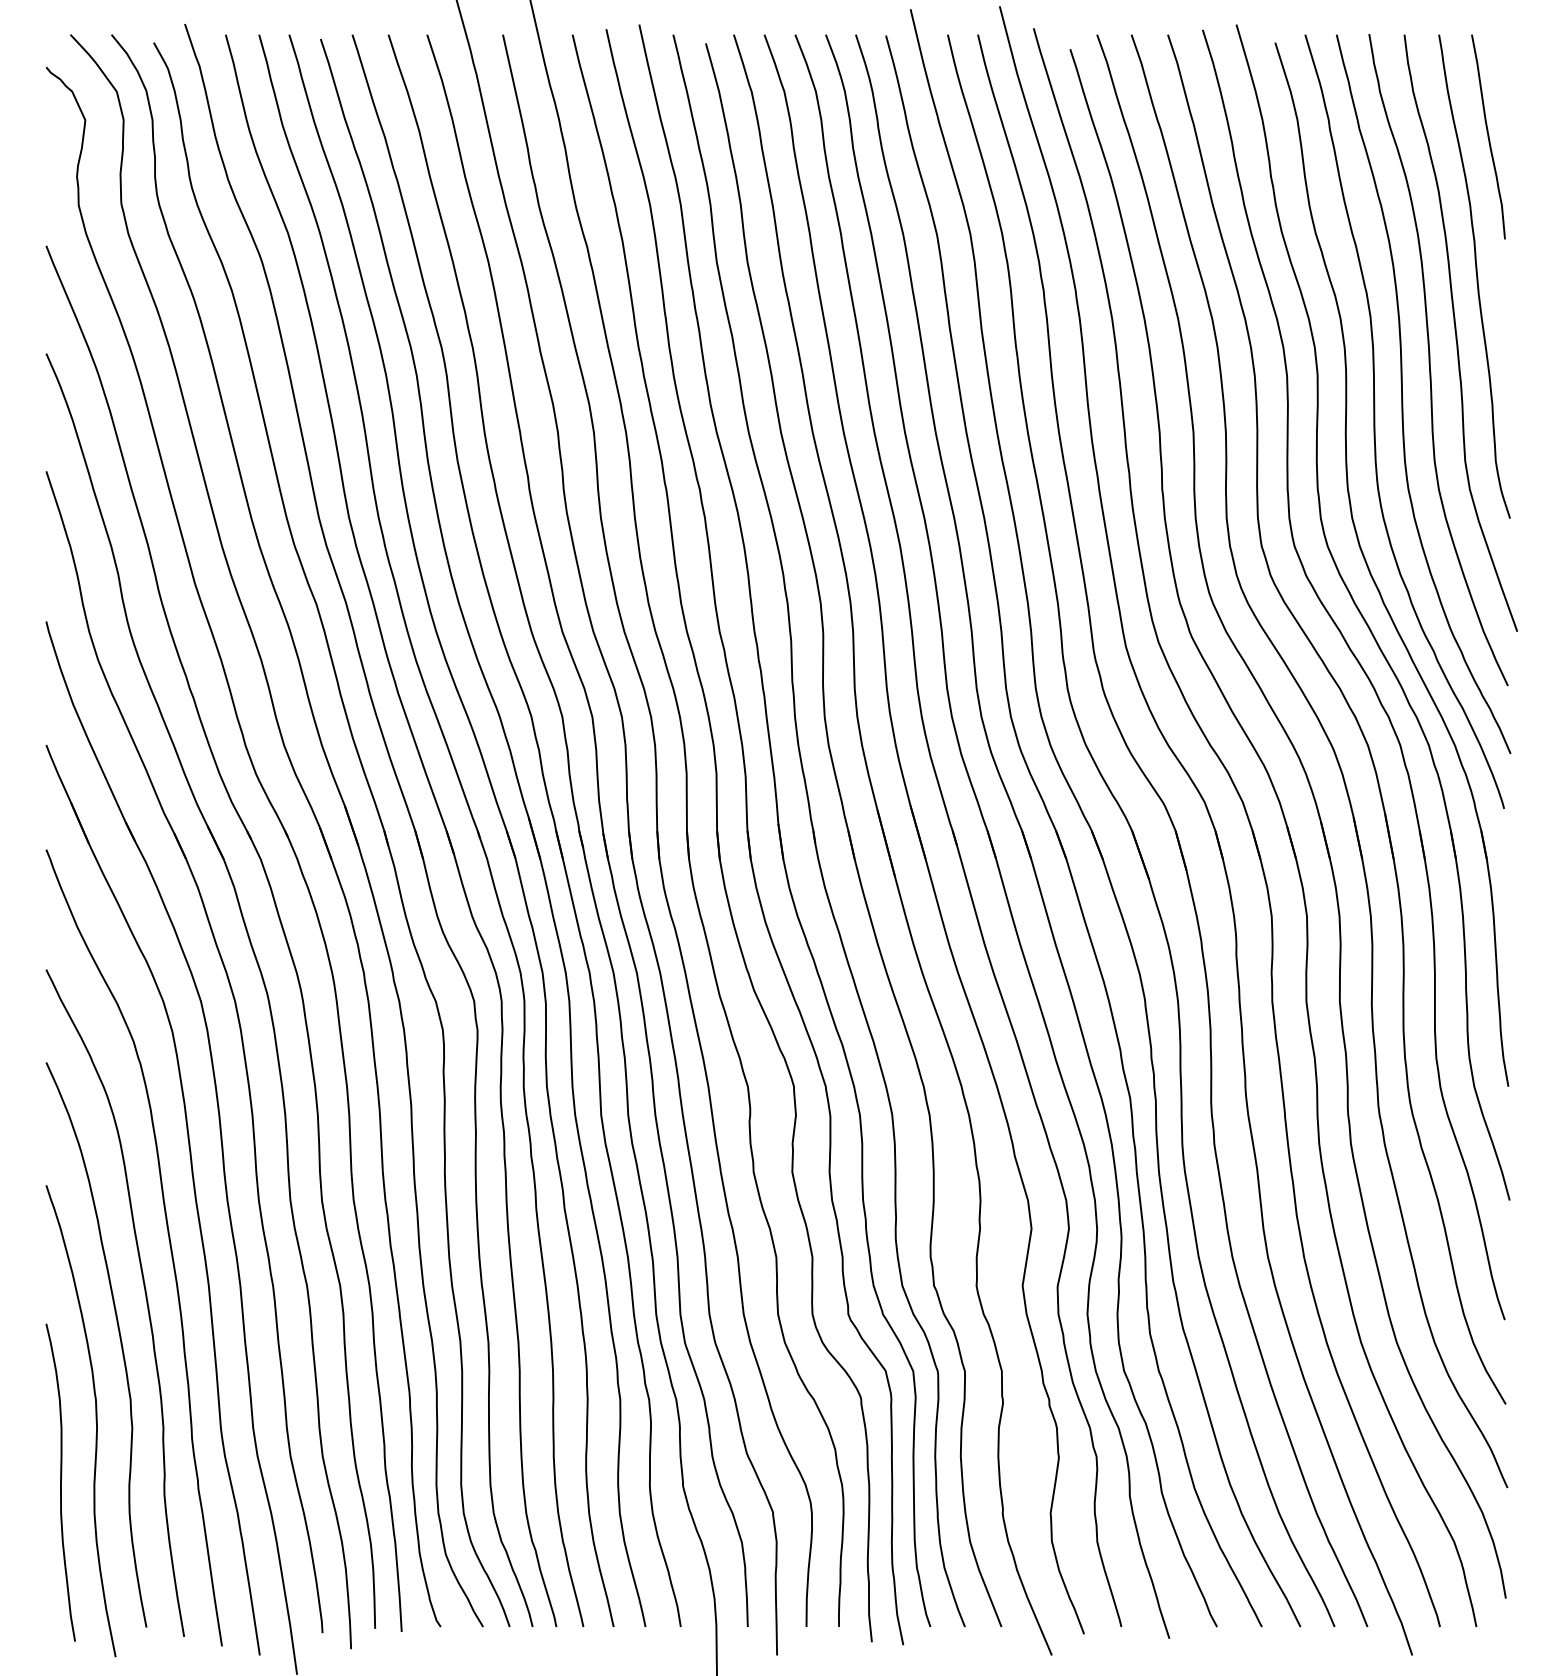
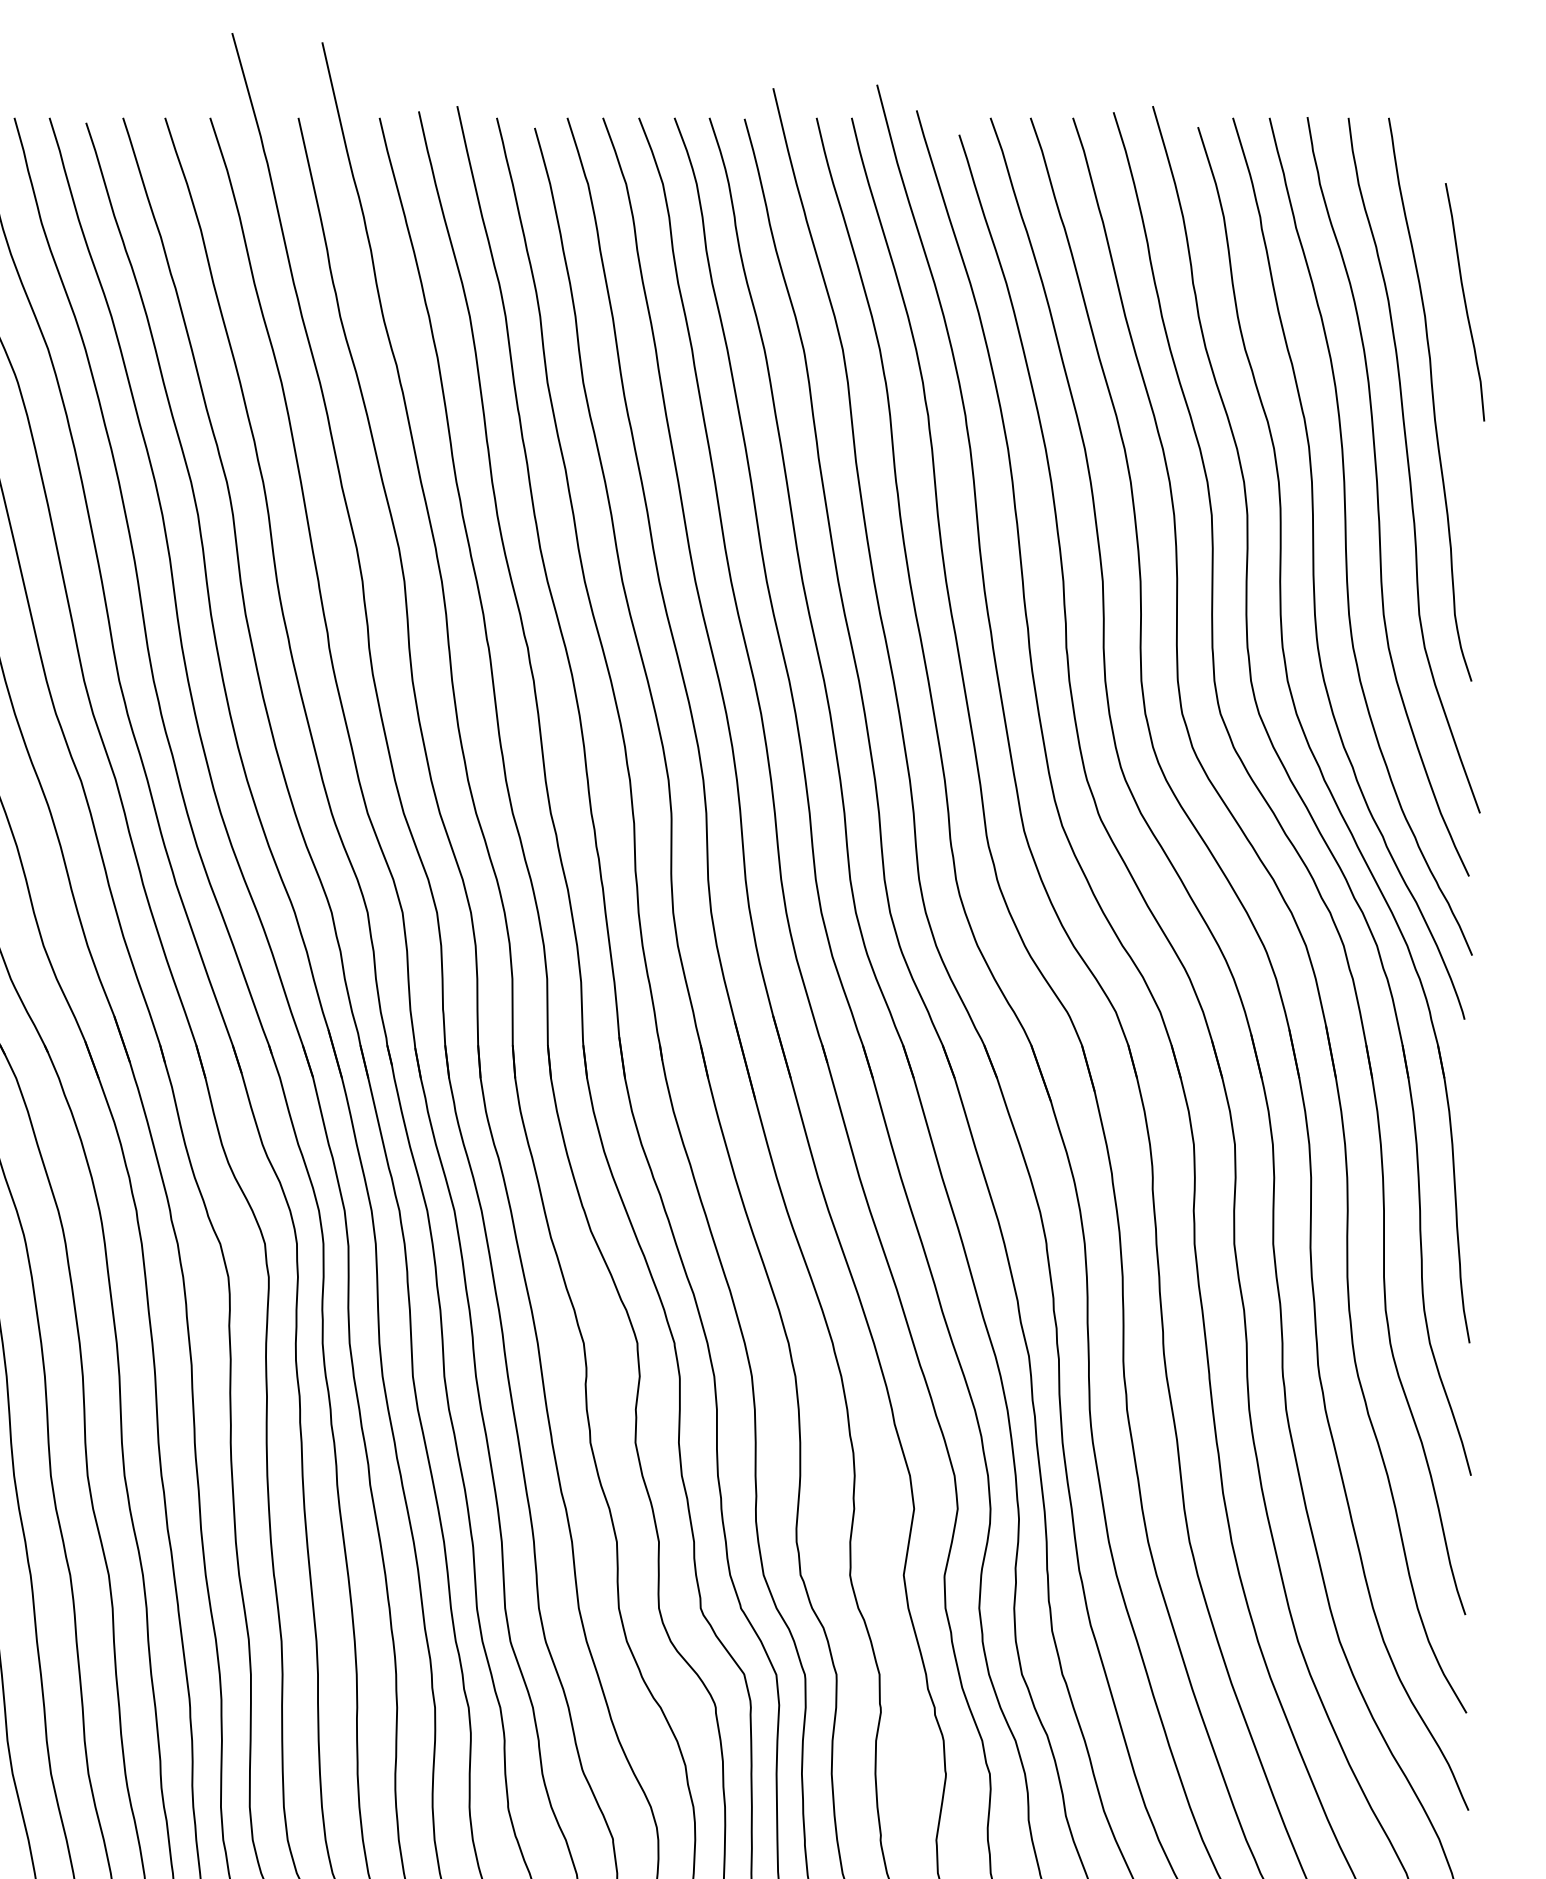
curve: (1488, 136) -> (1465, 301), moved

